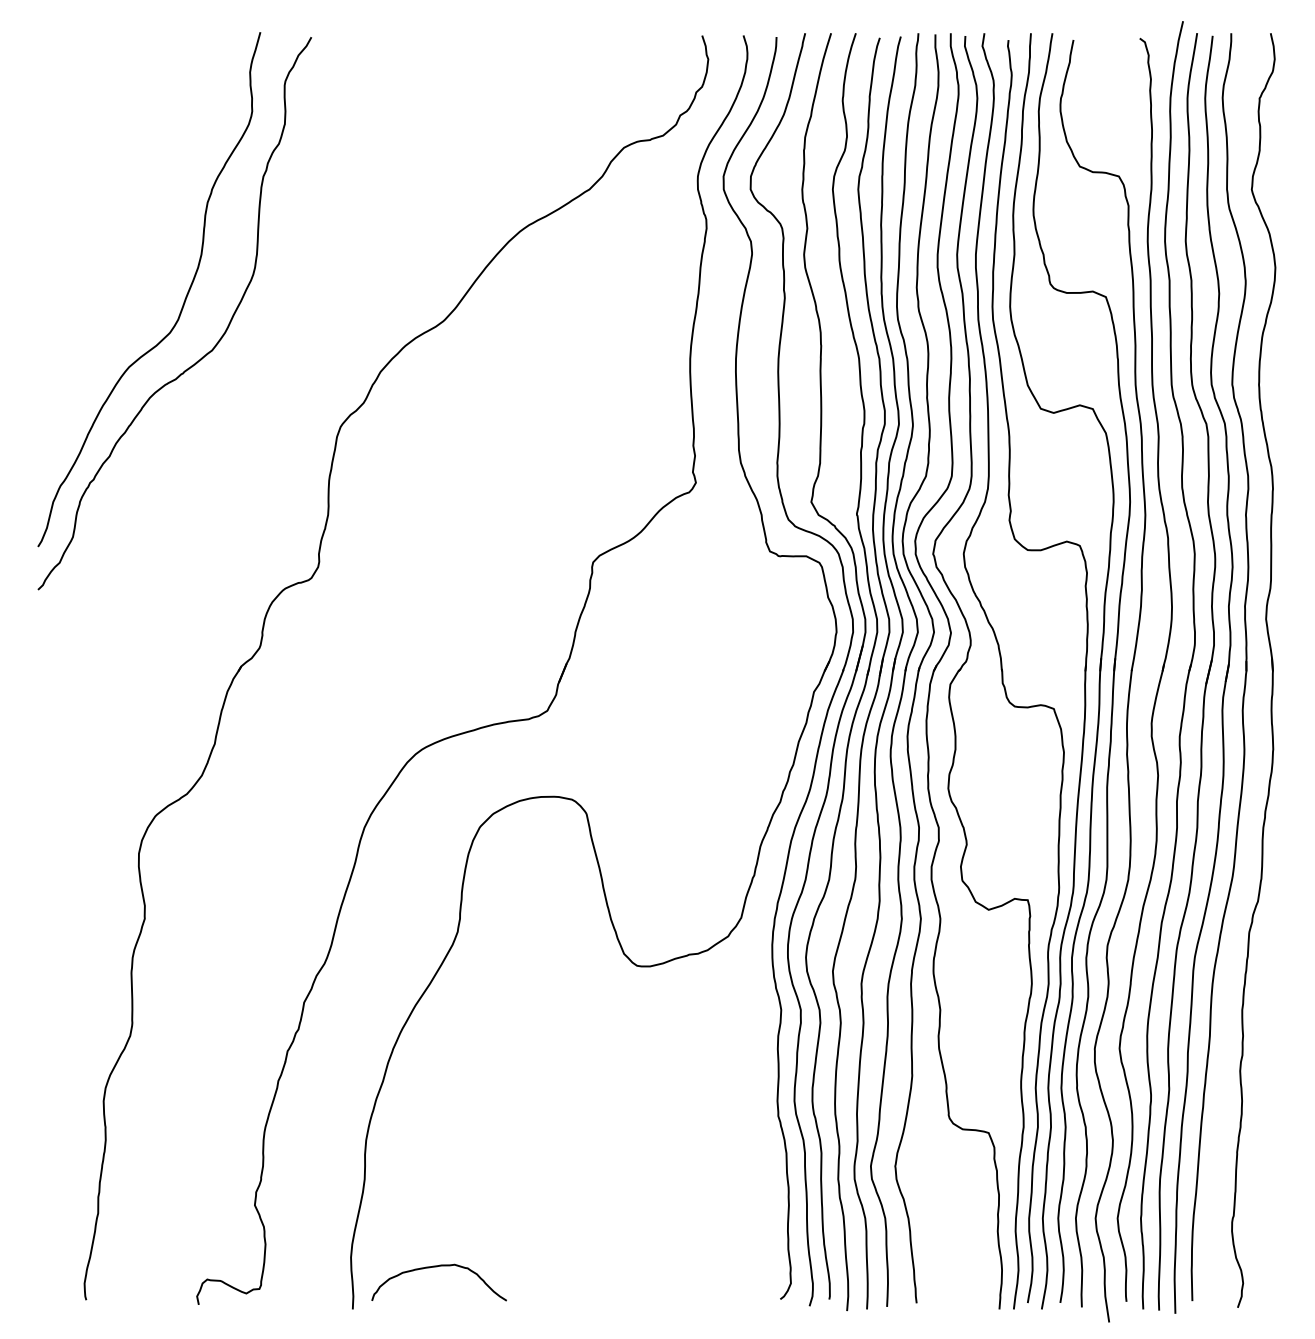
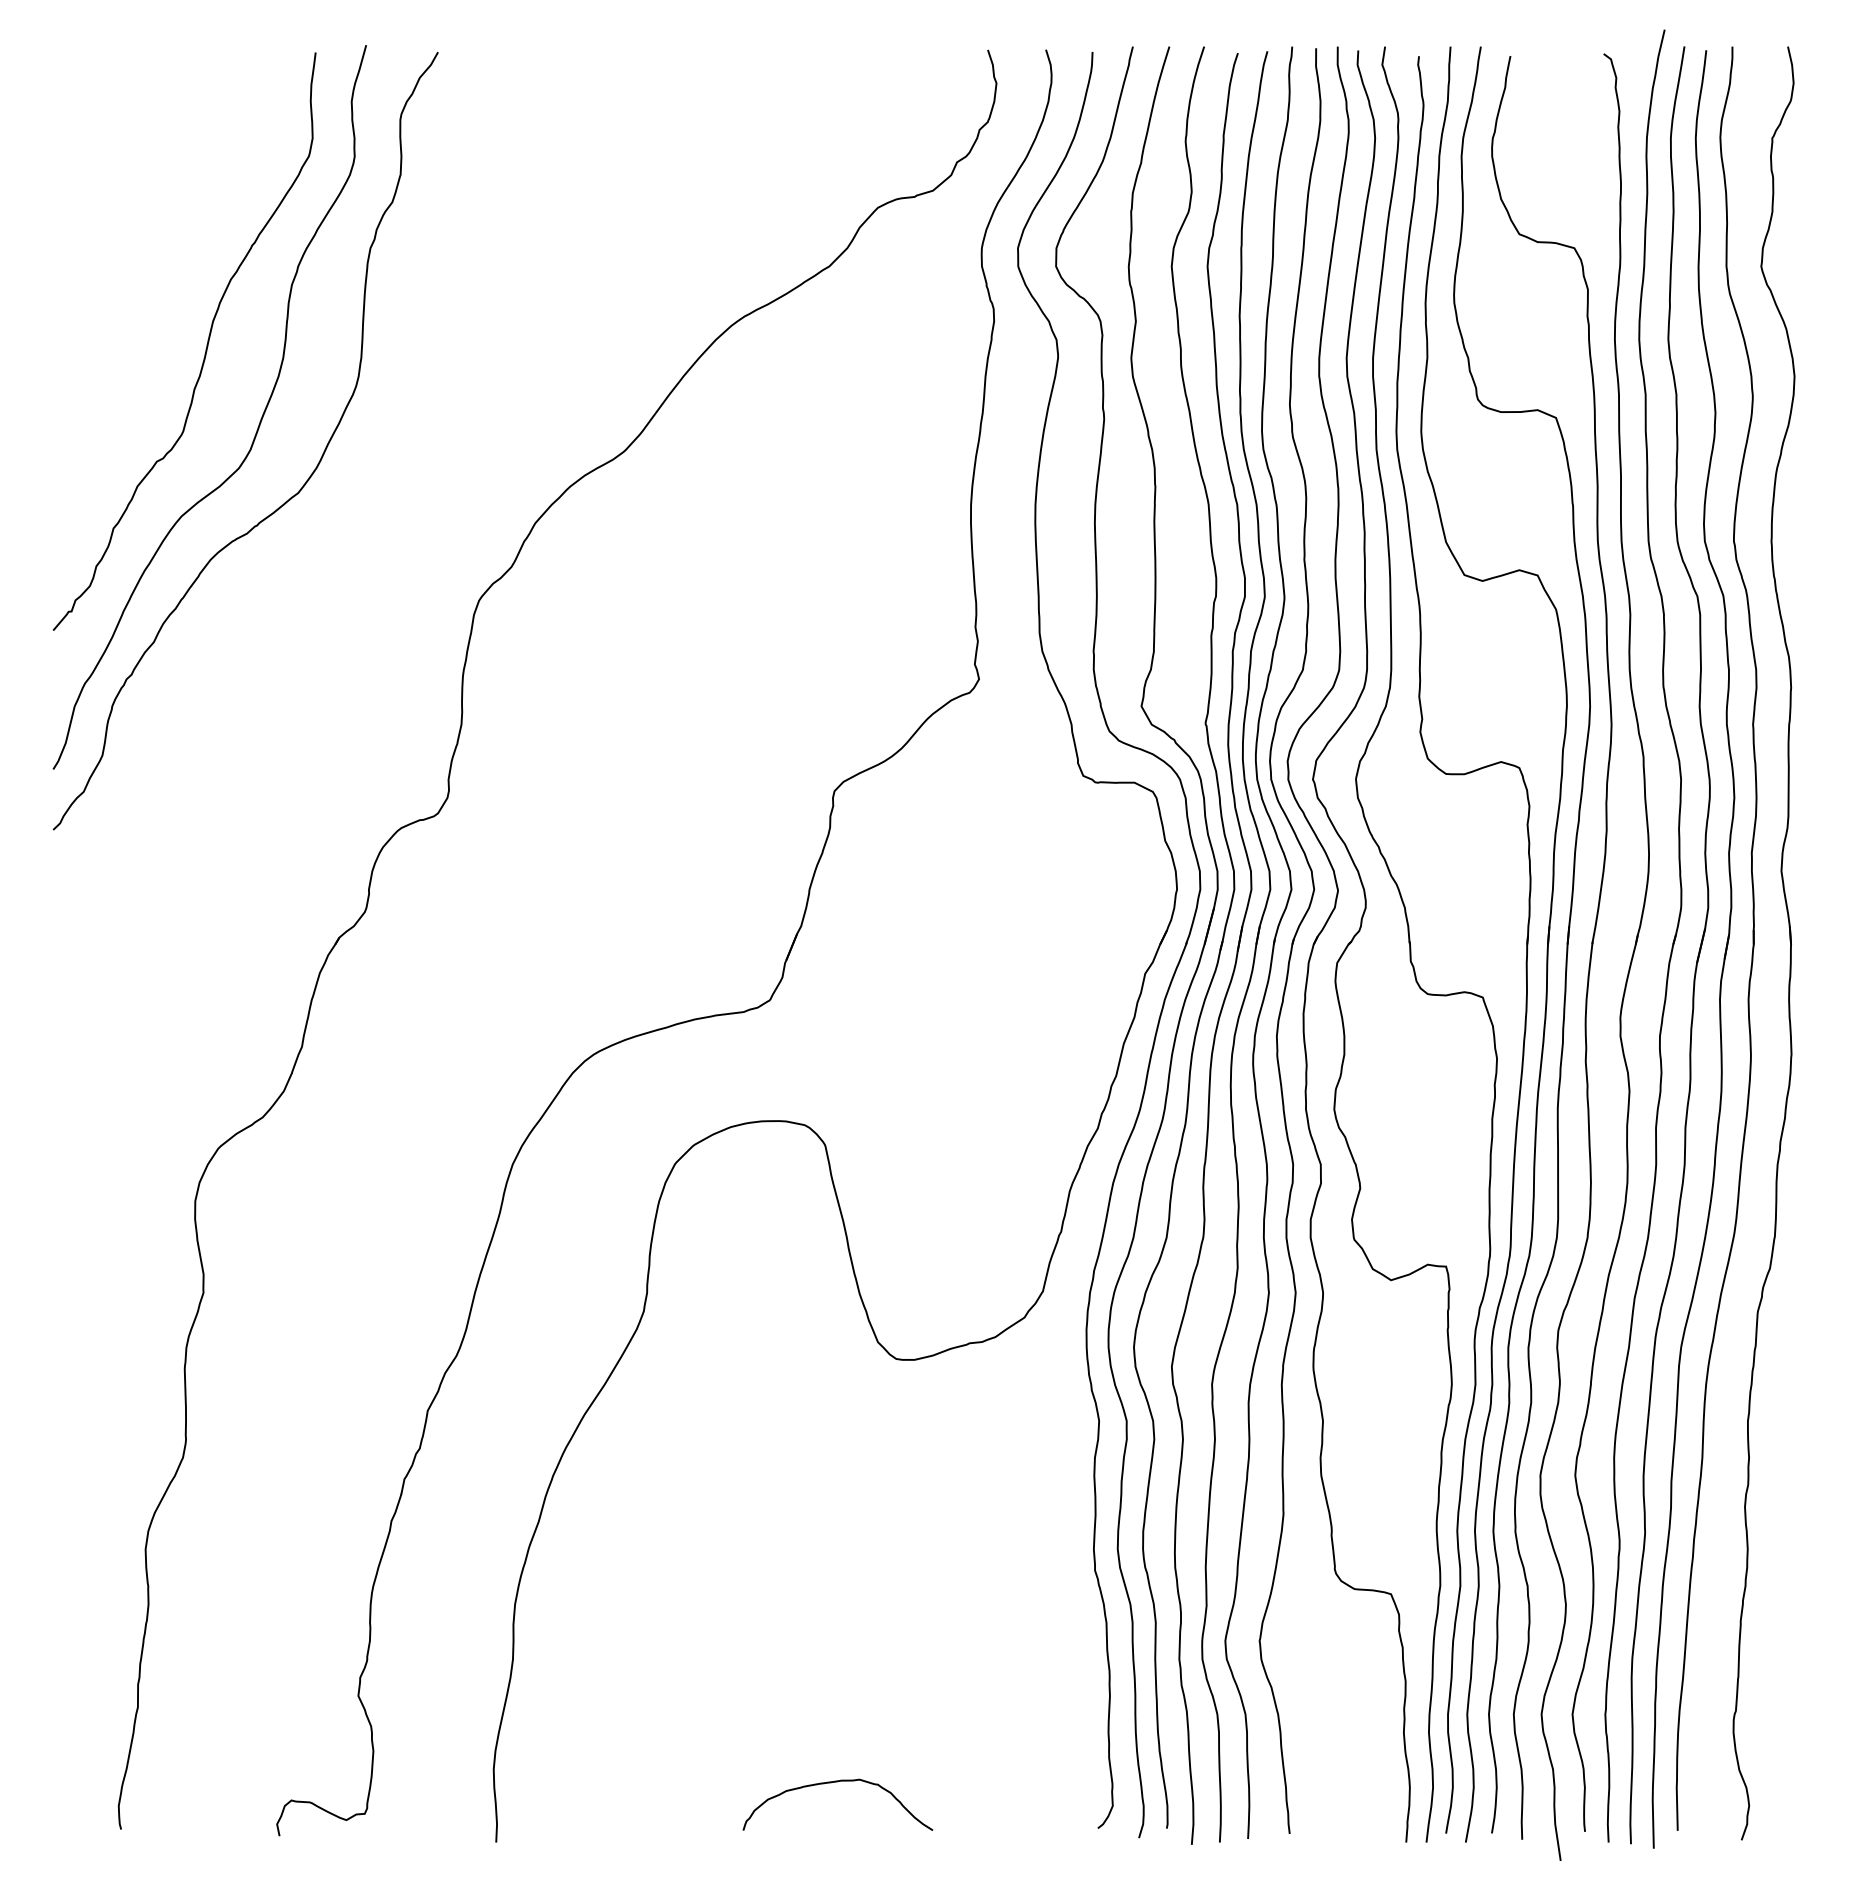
curve: (146, 244) -> (206, 344), added
curve: (434, 1267) -> (831, 1783), moved

